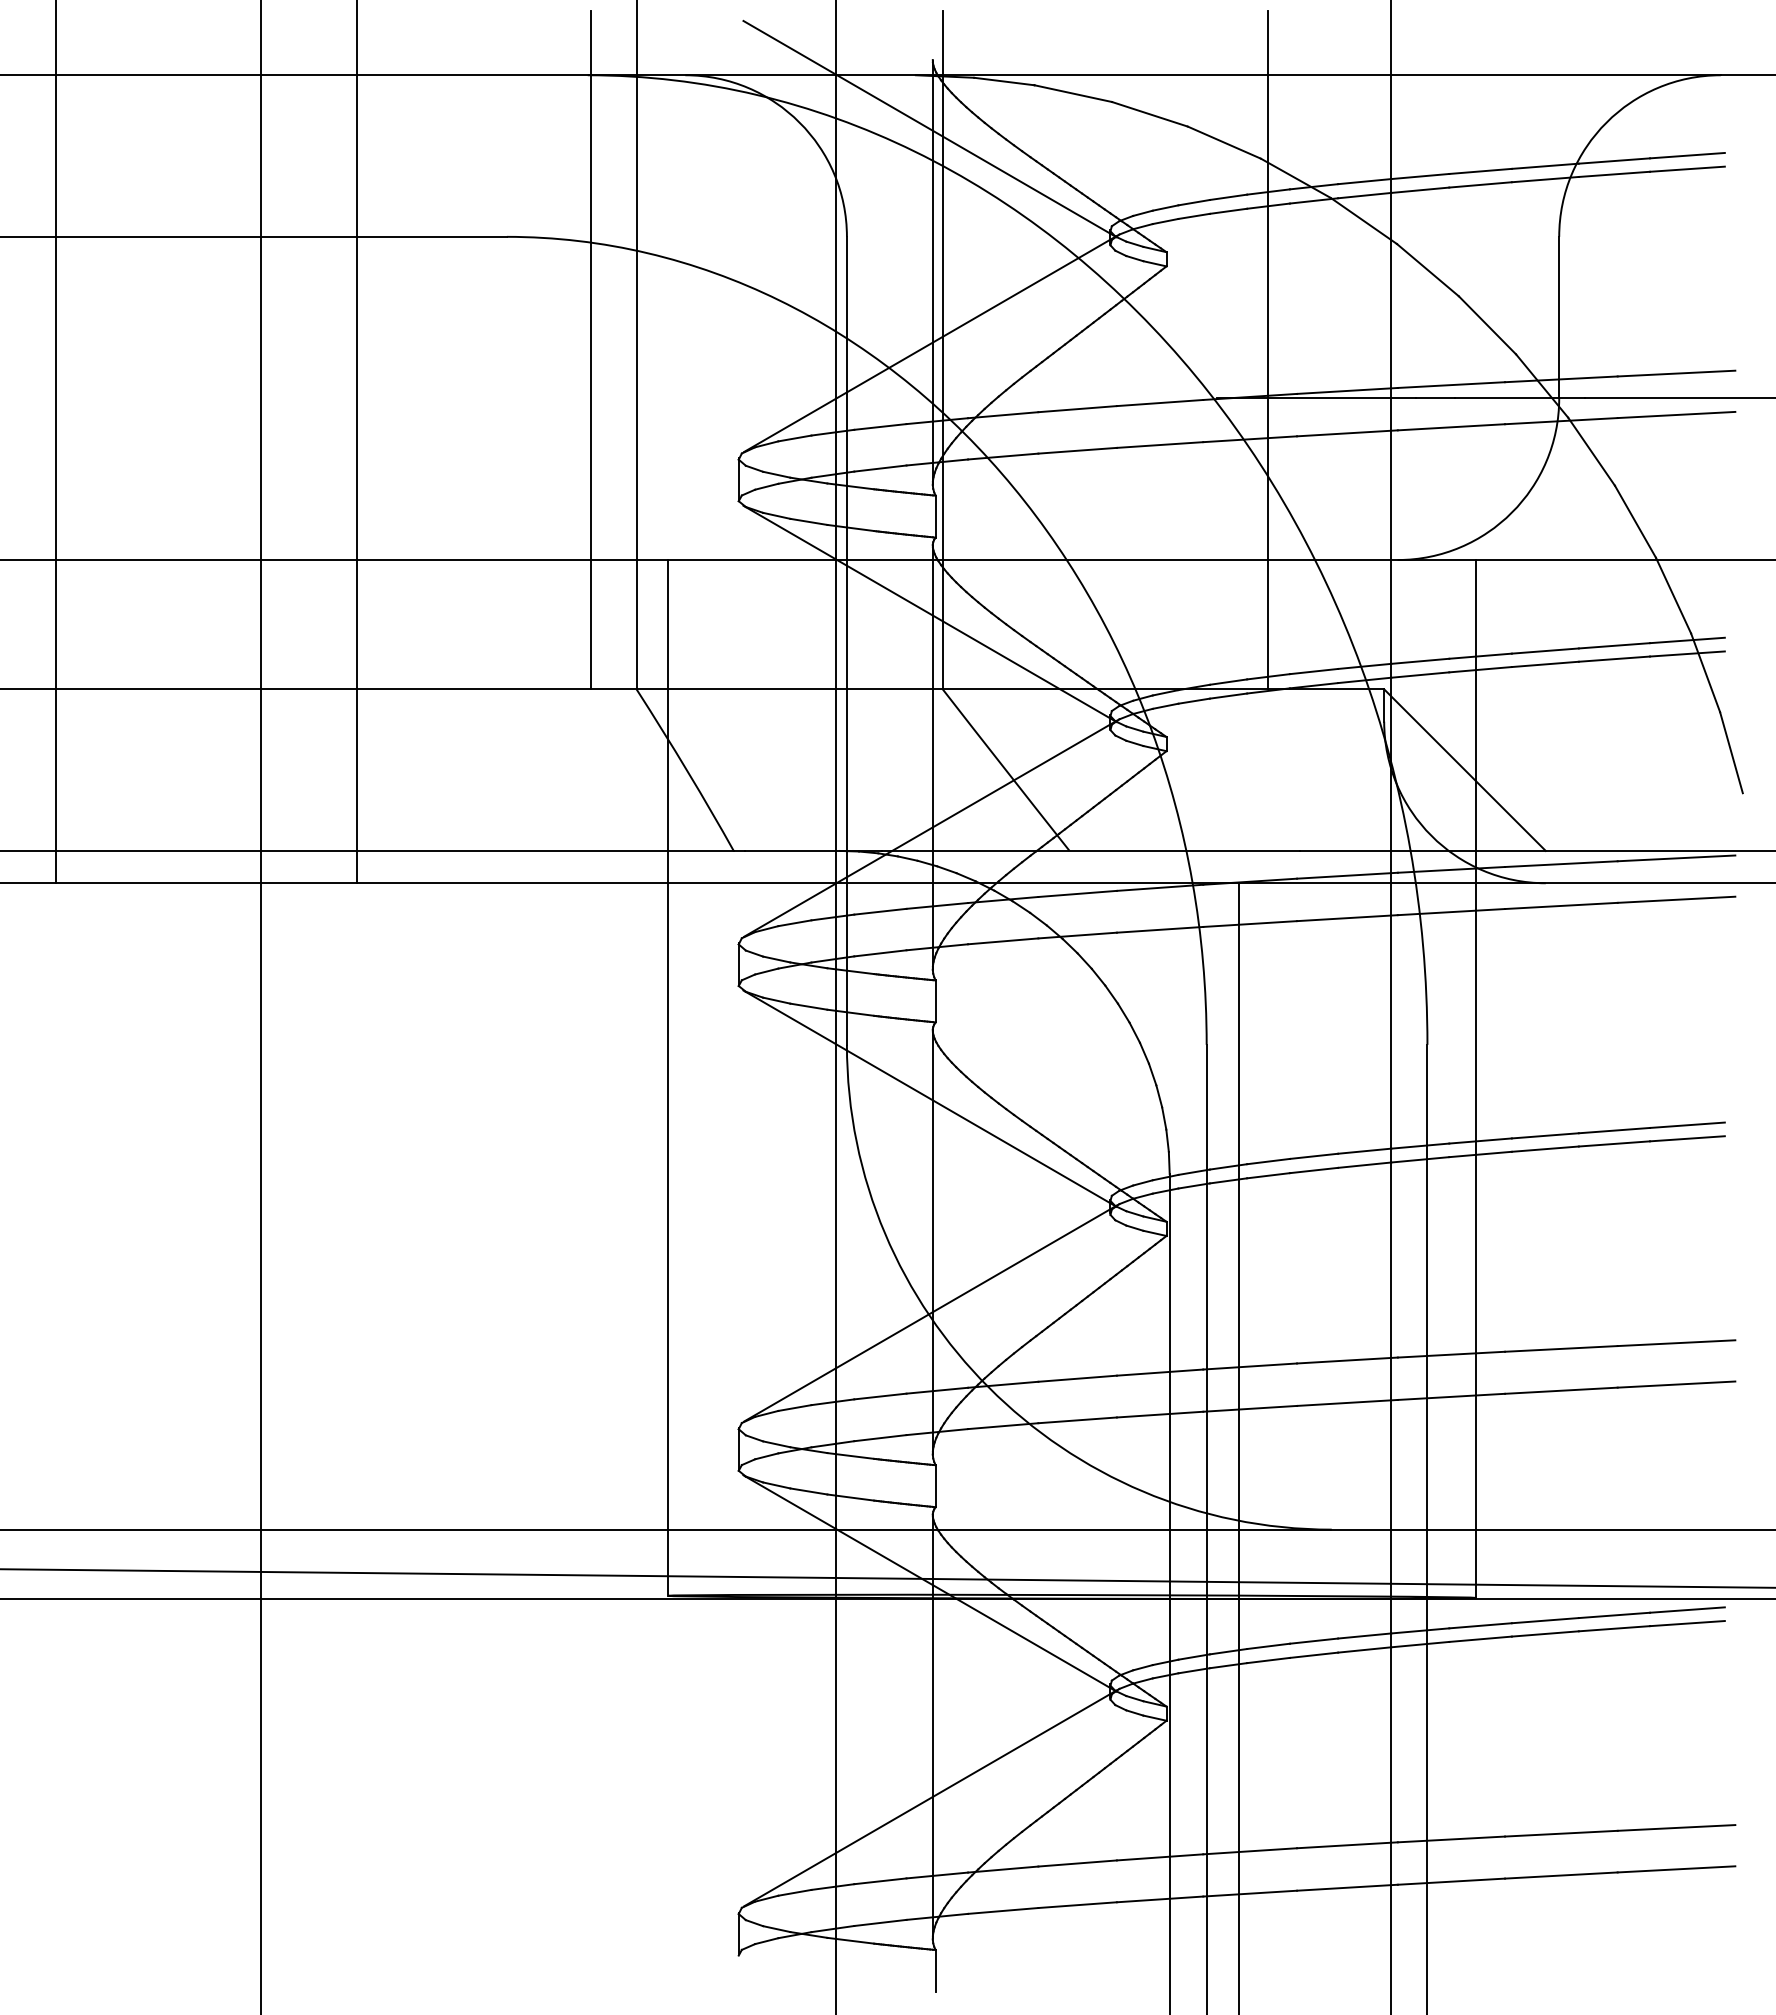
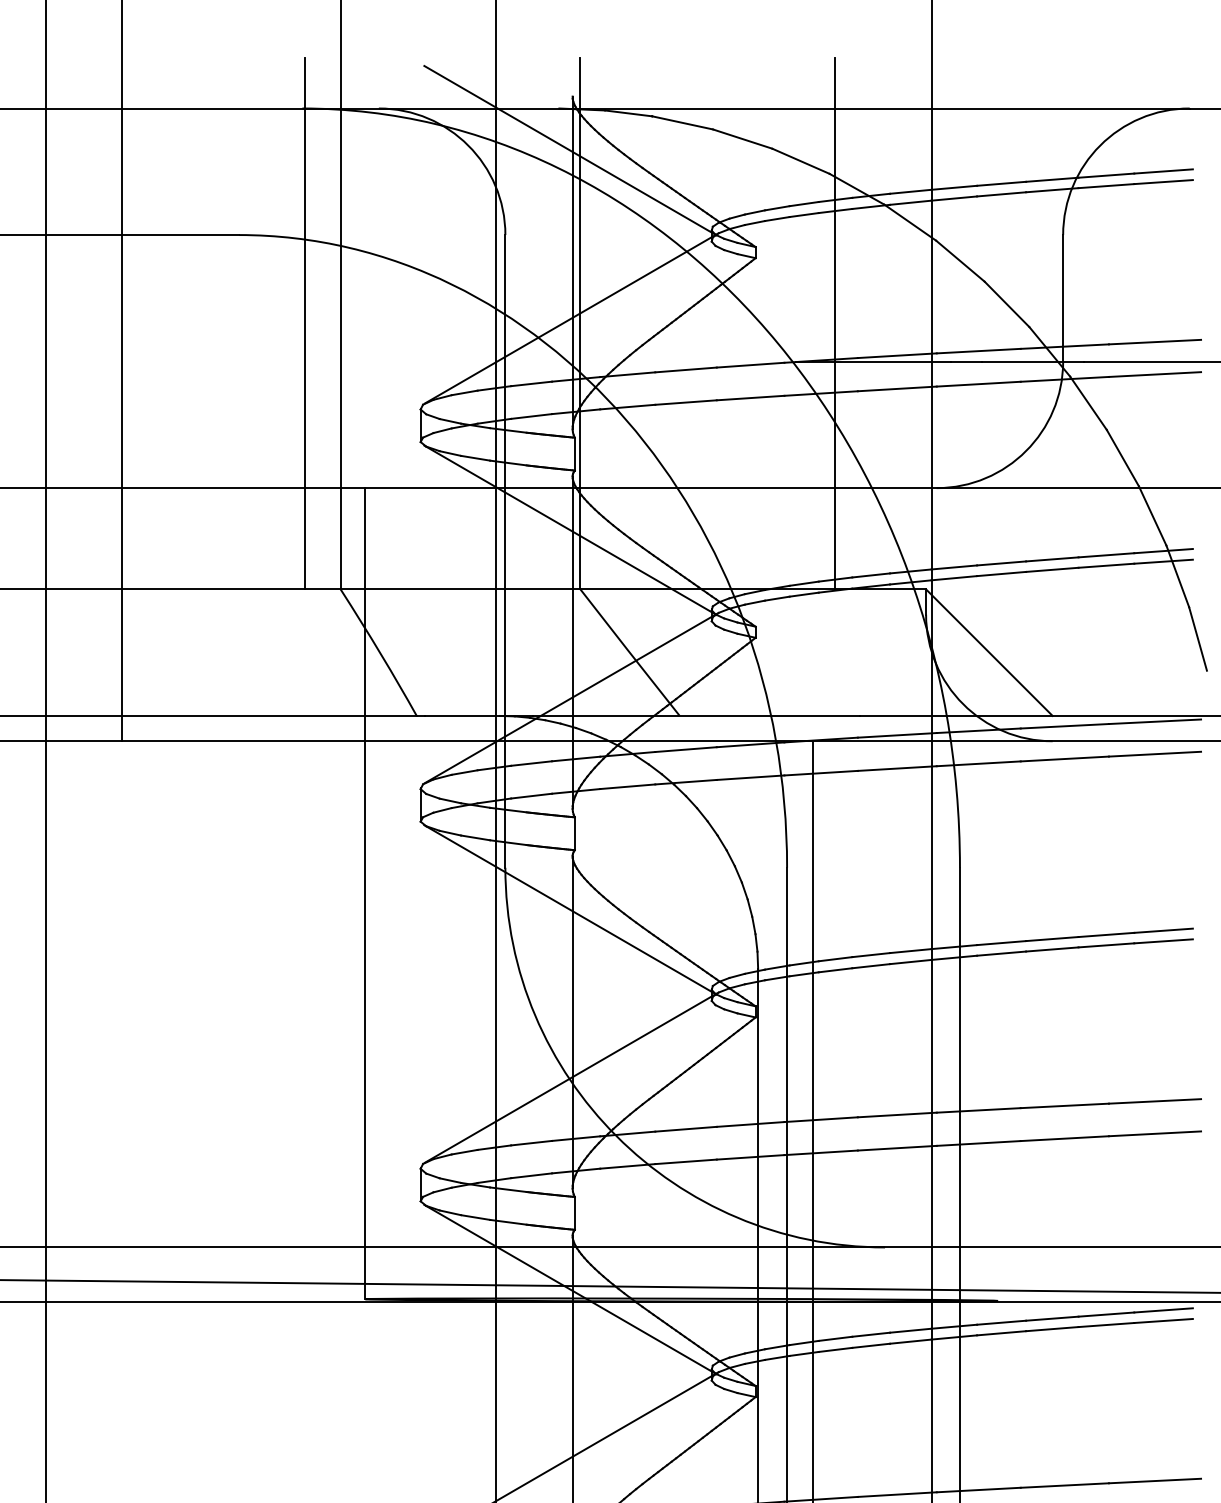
line: (1476, 1078) -> (998, 894), removed

